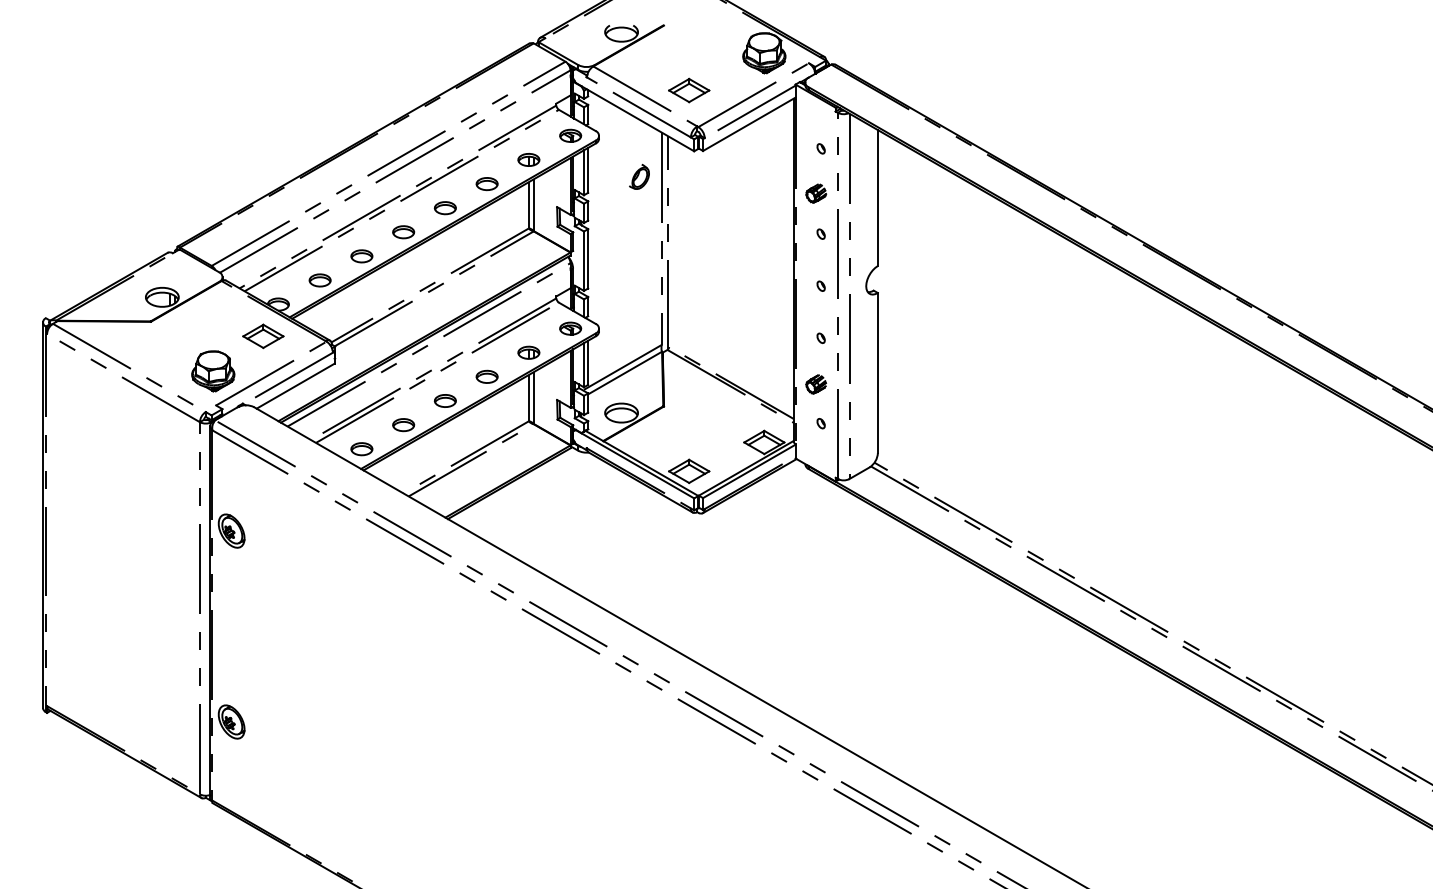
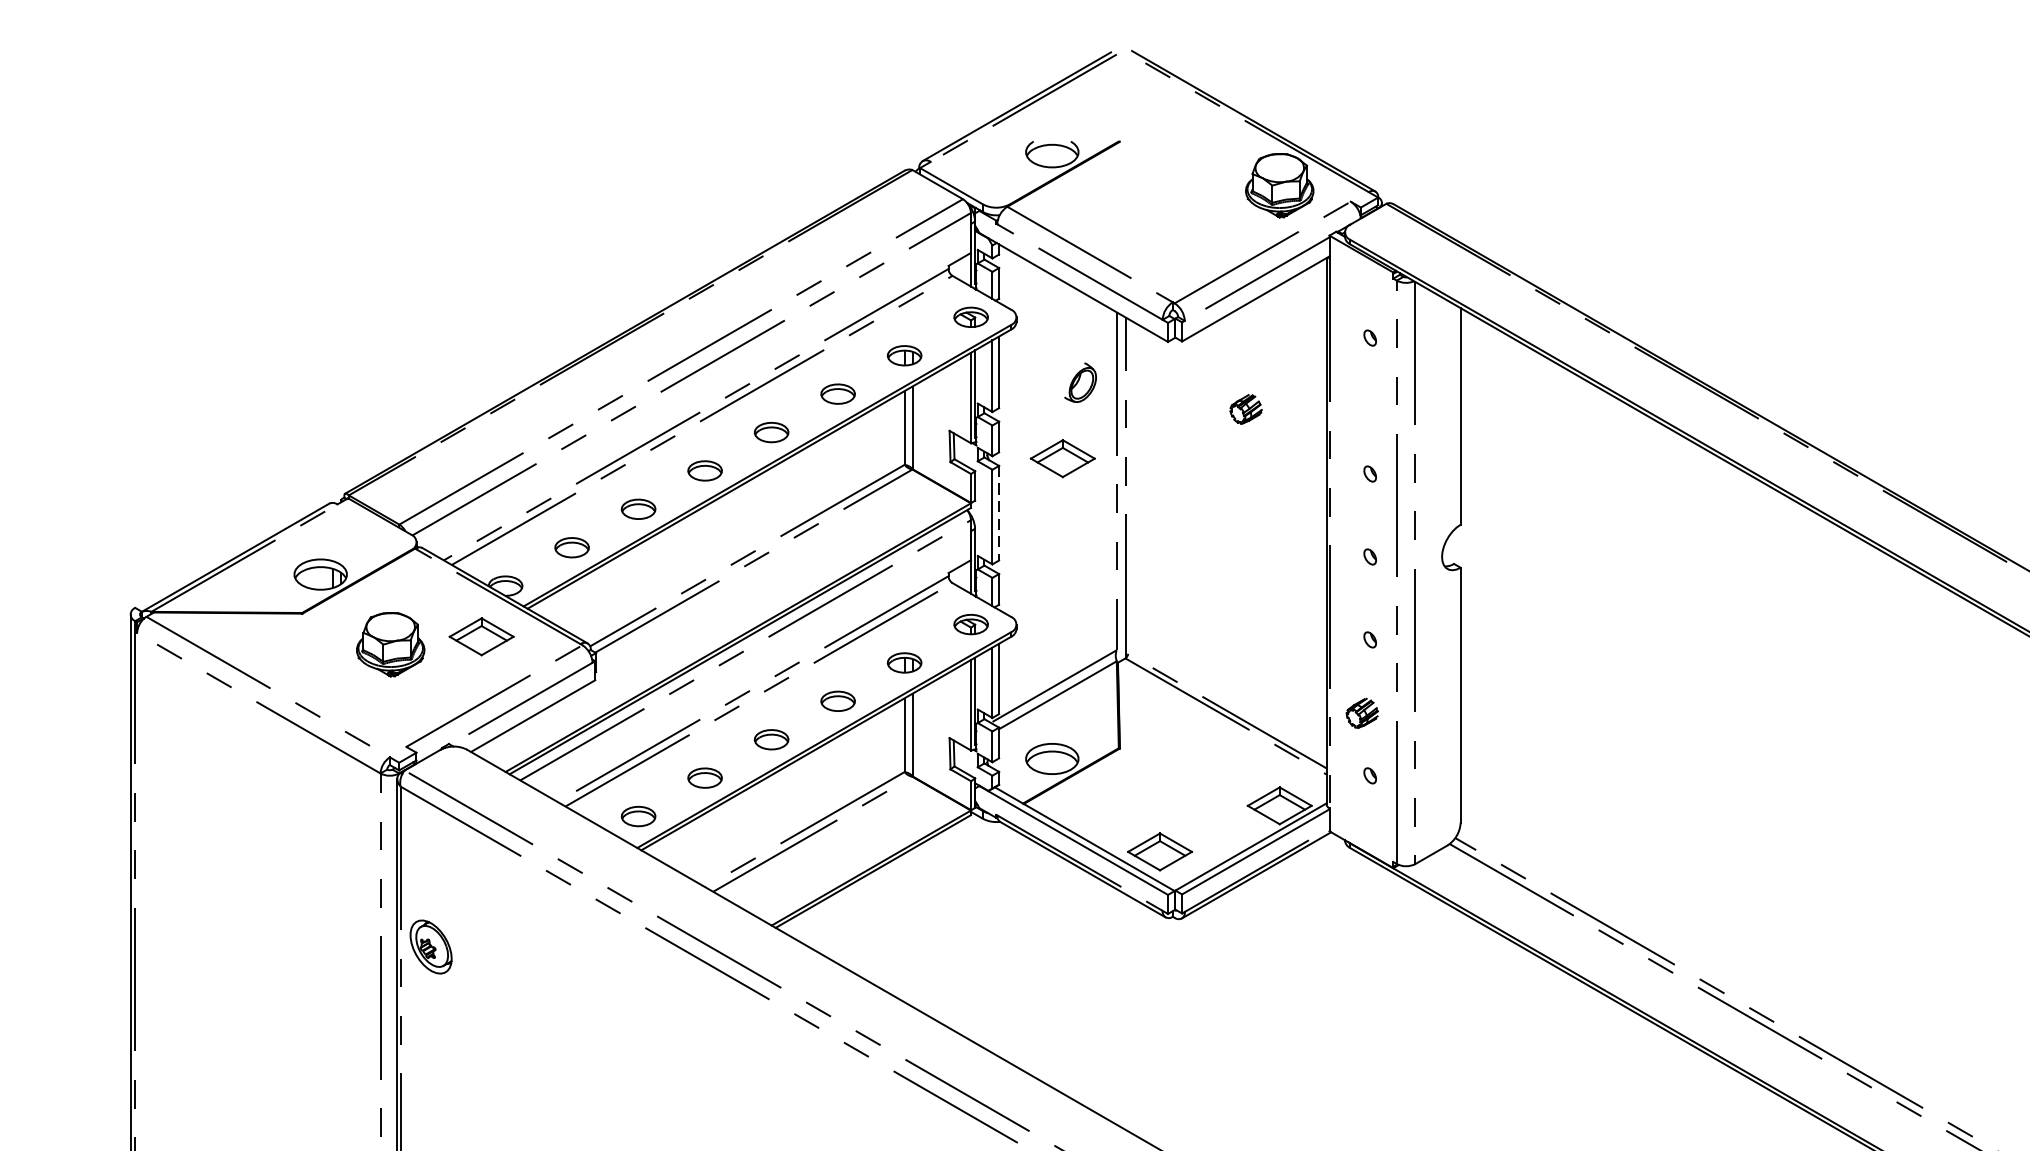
part: (689, 90) -> (1063, 458), moved
part: (816, 193) -> (1246, 409), moved
line: (588, 258) -> (999, 512), solid -> dashed
part: (213, 371) -> (391, 644), moved

